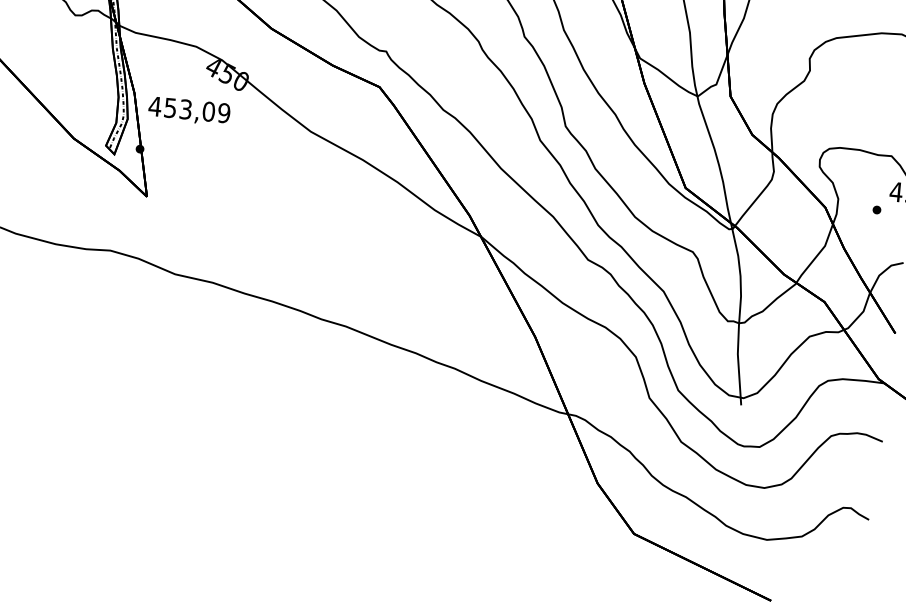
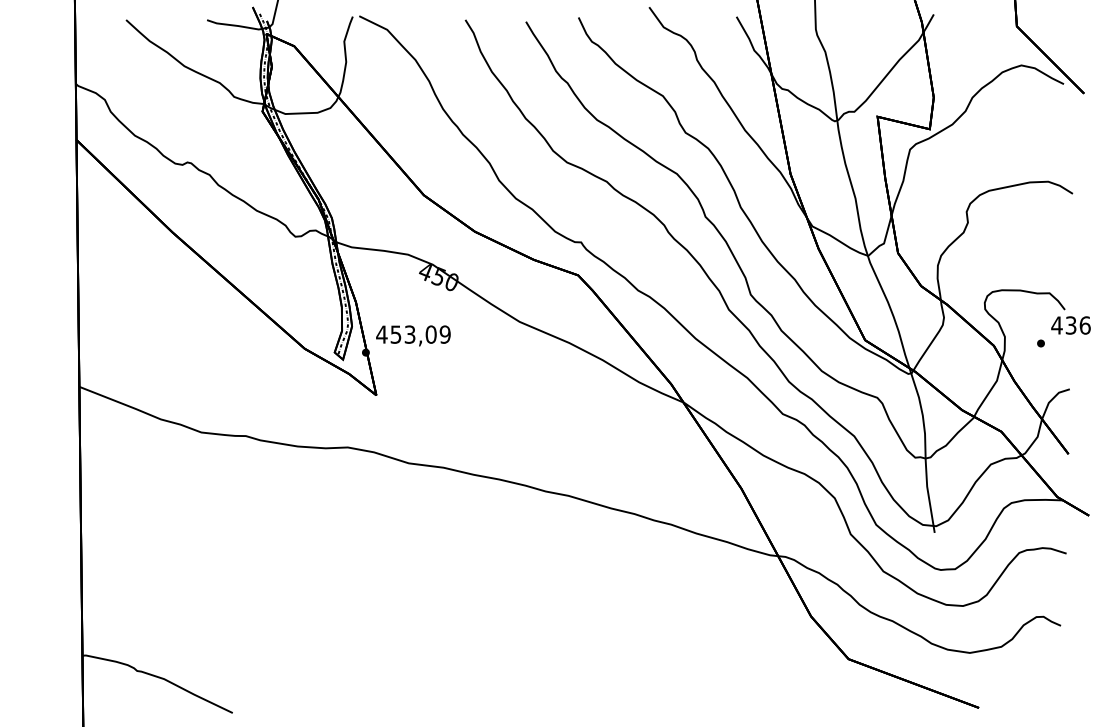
text: (189, 110) -> (413, 335), moved

